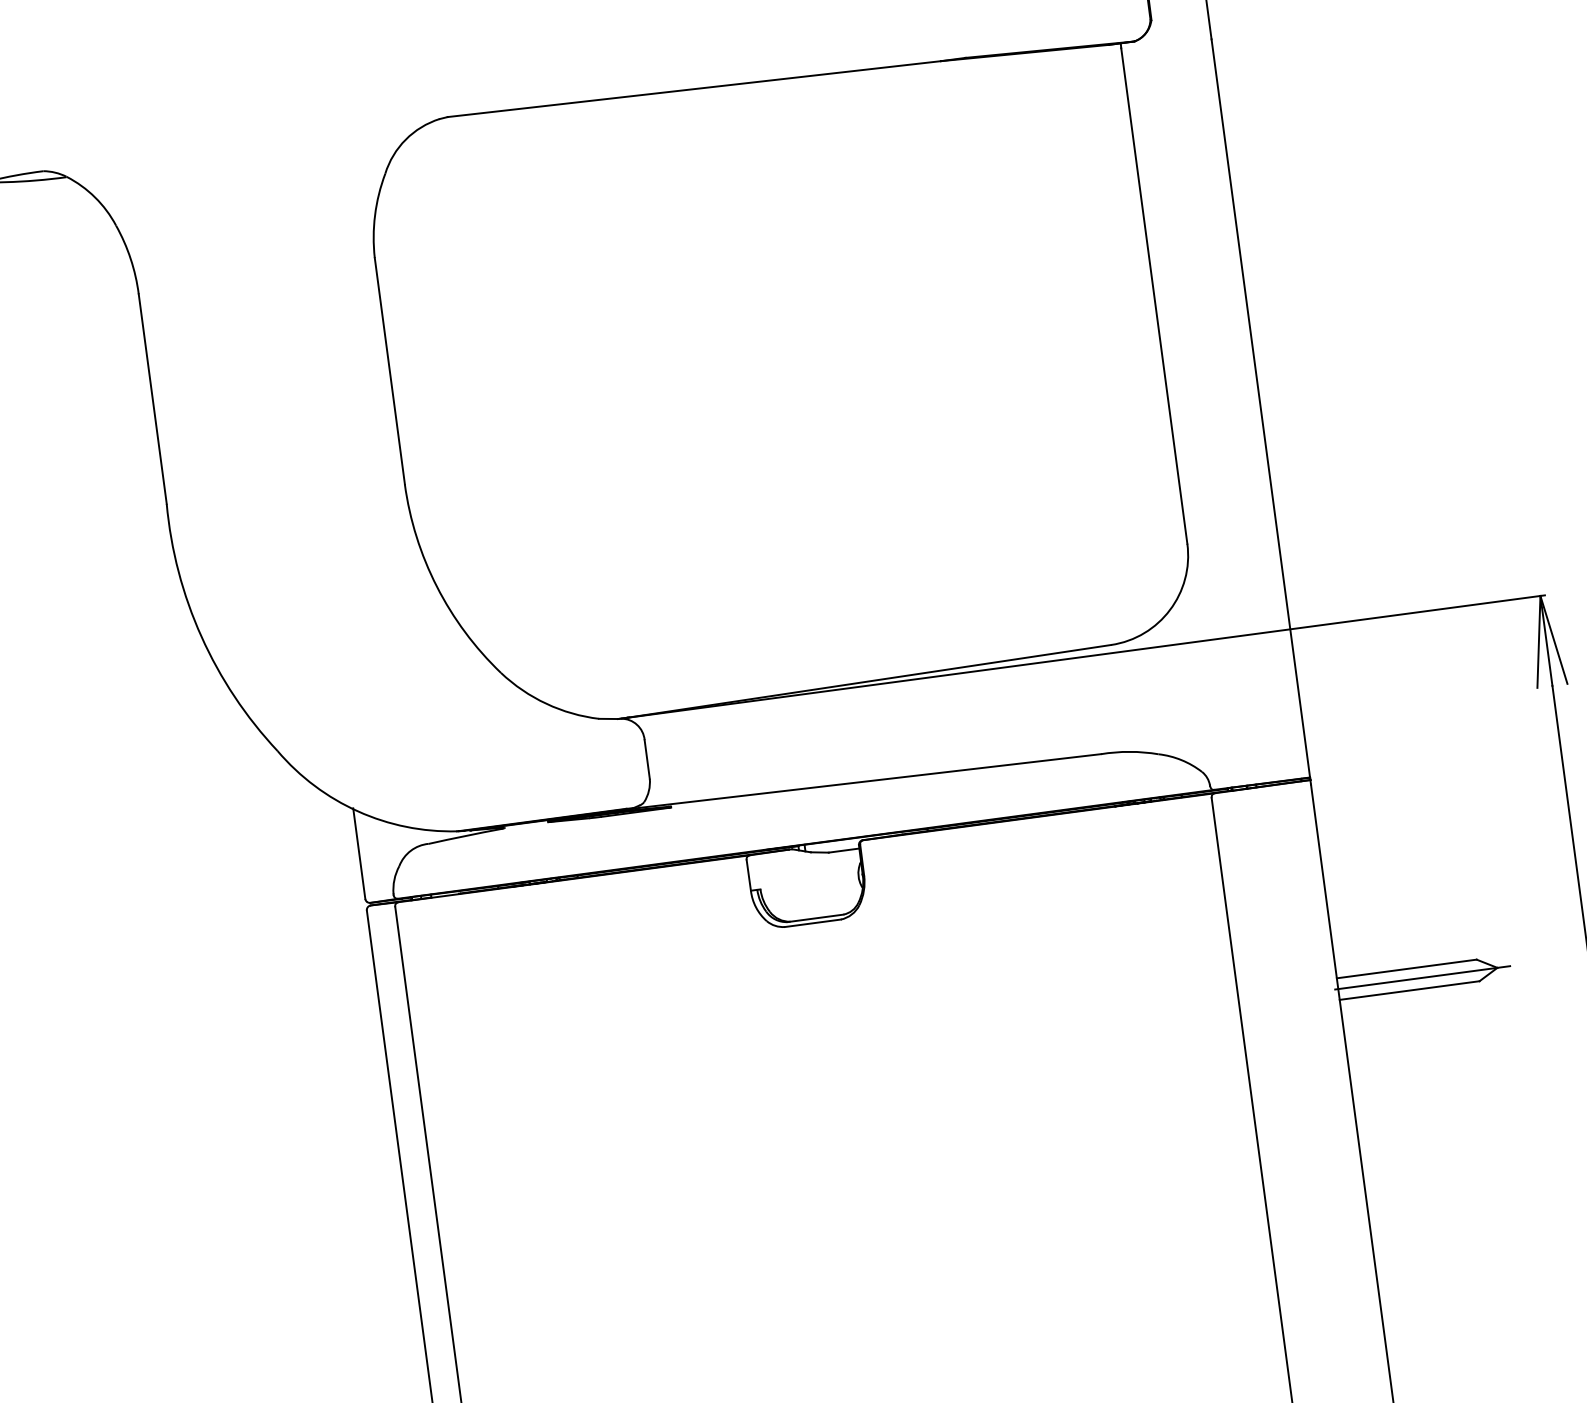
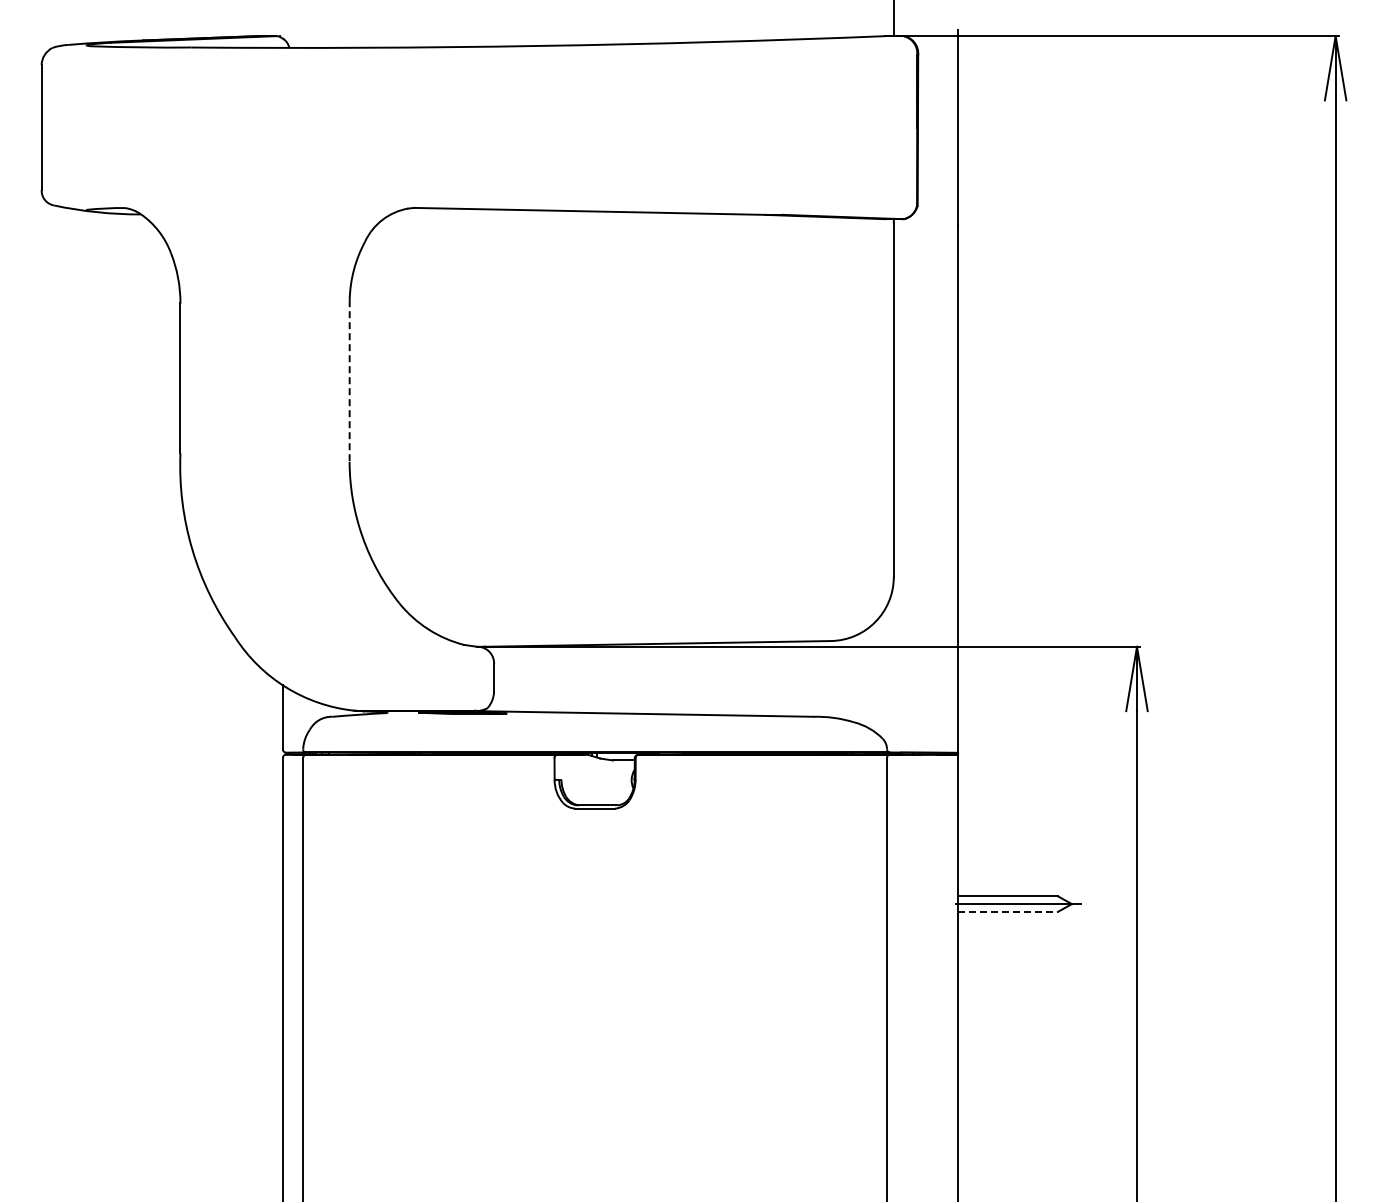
line: (389, 371) -> (349, 381), solid -> dashed
line: (1410, 990) -> (1008, 911), solid -> dashed

